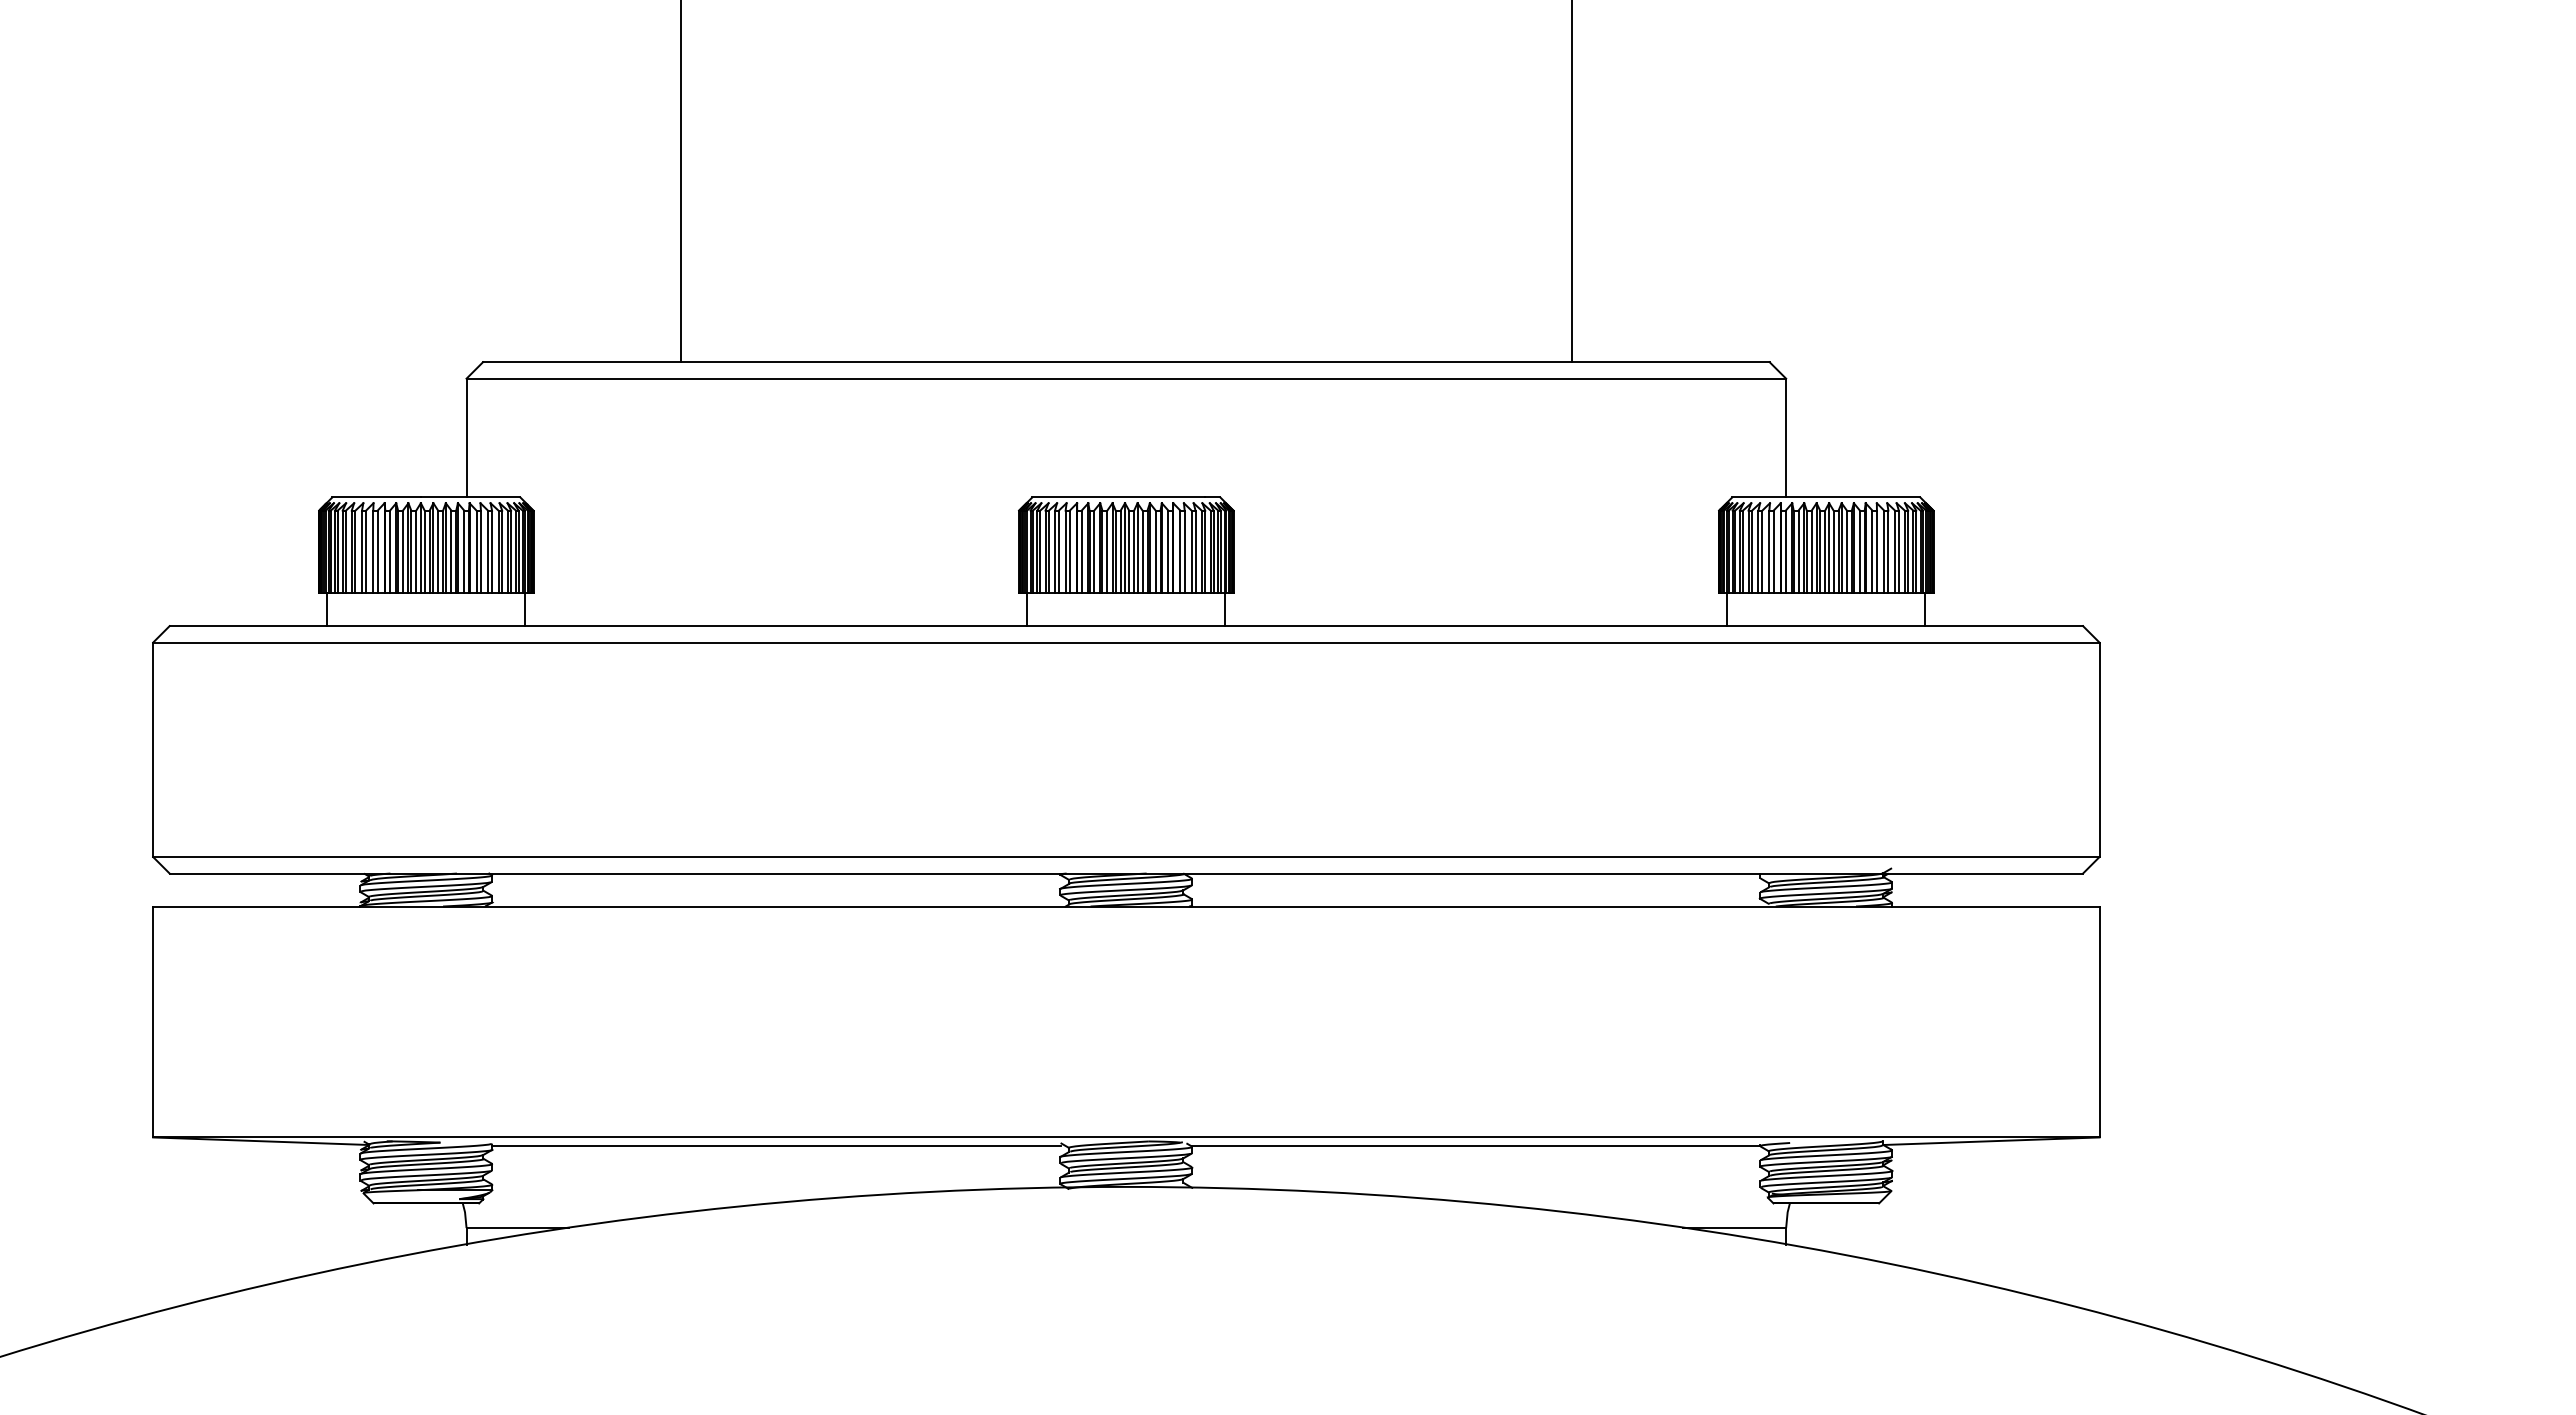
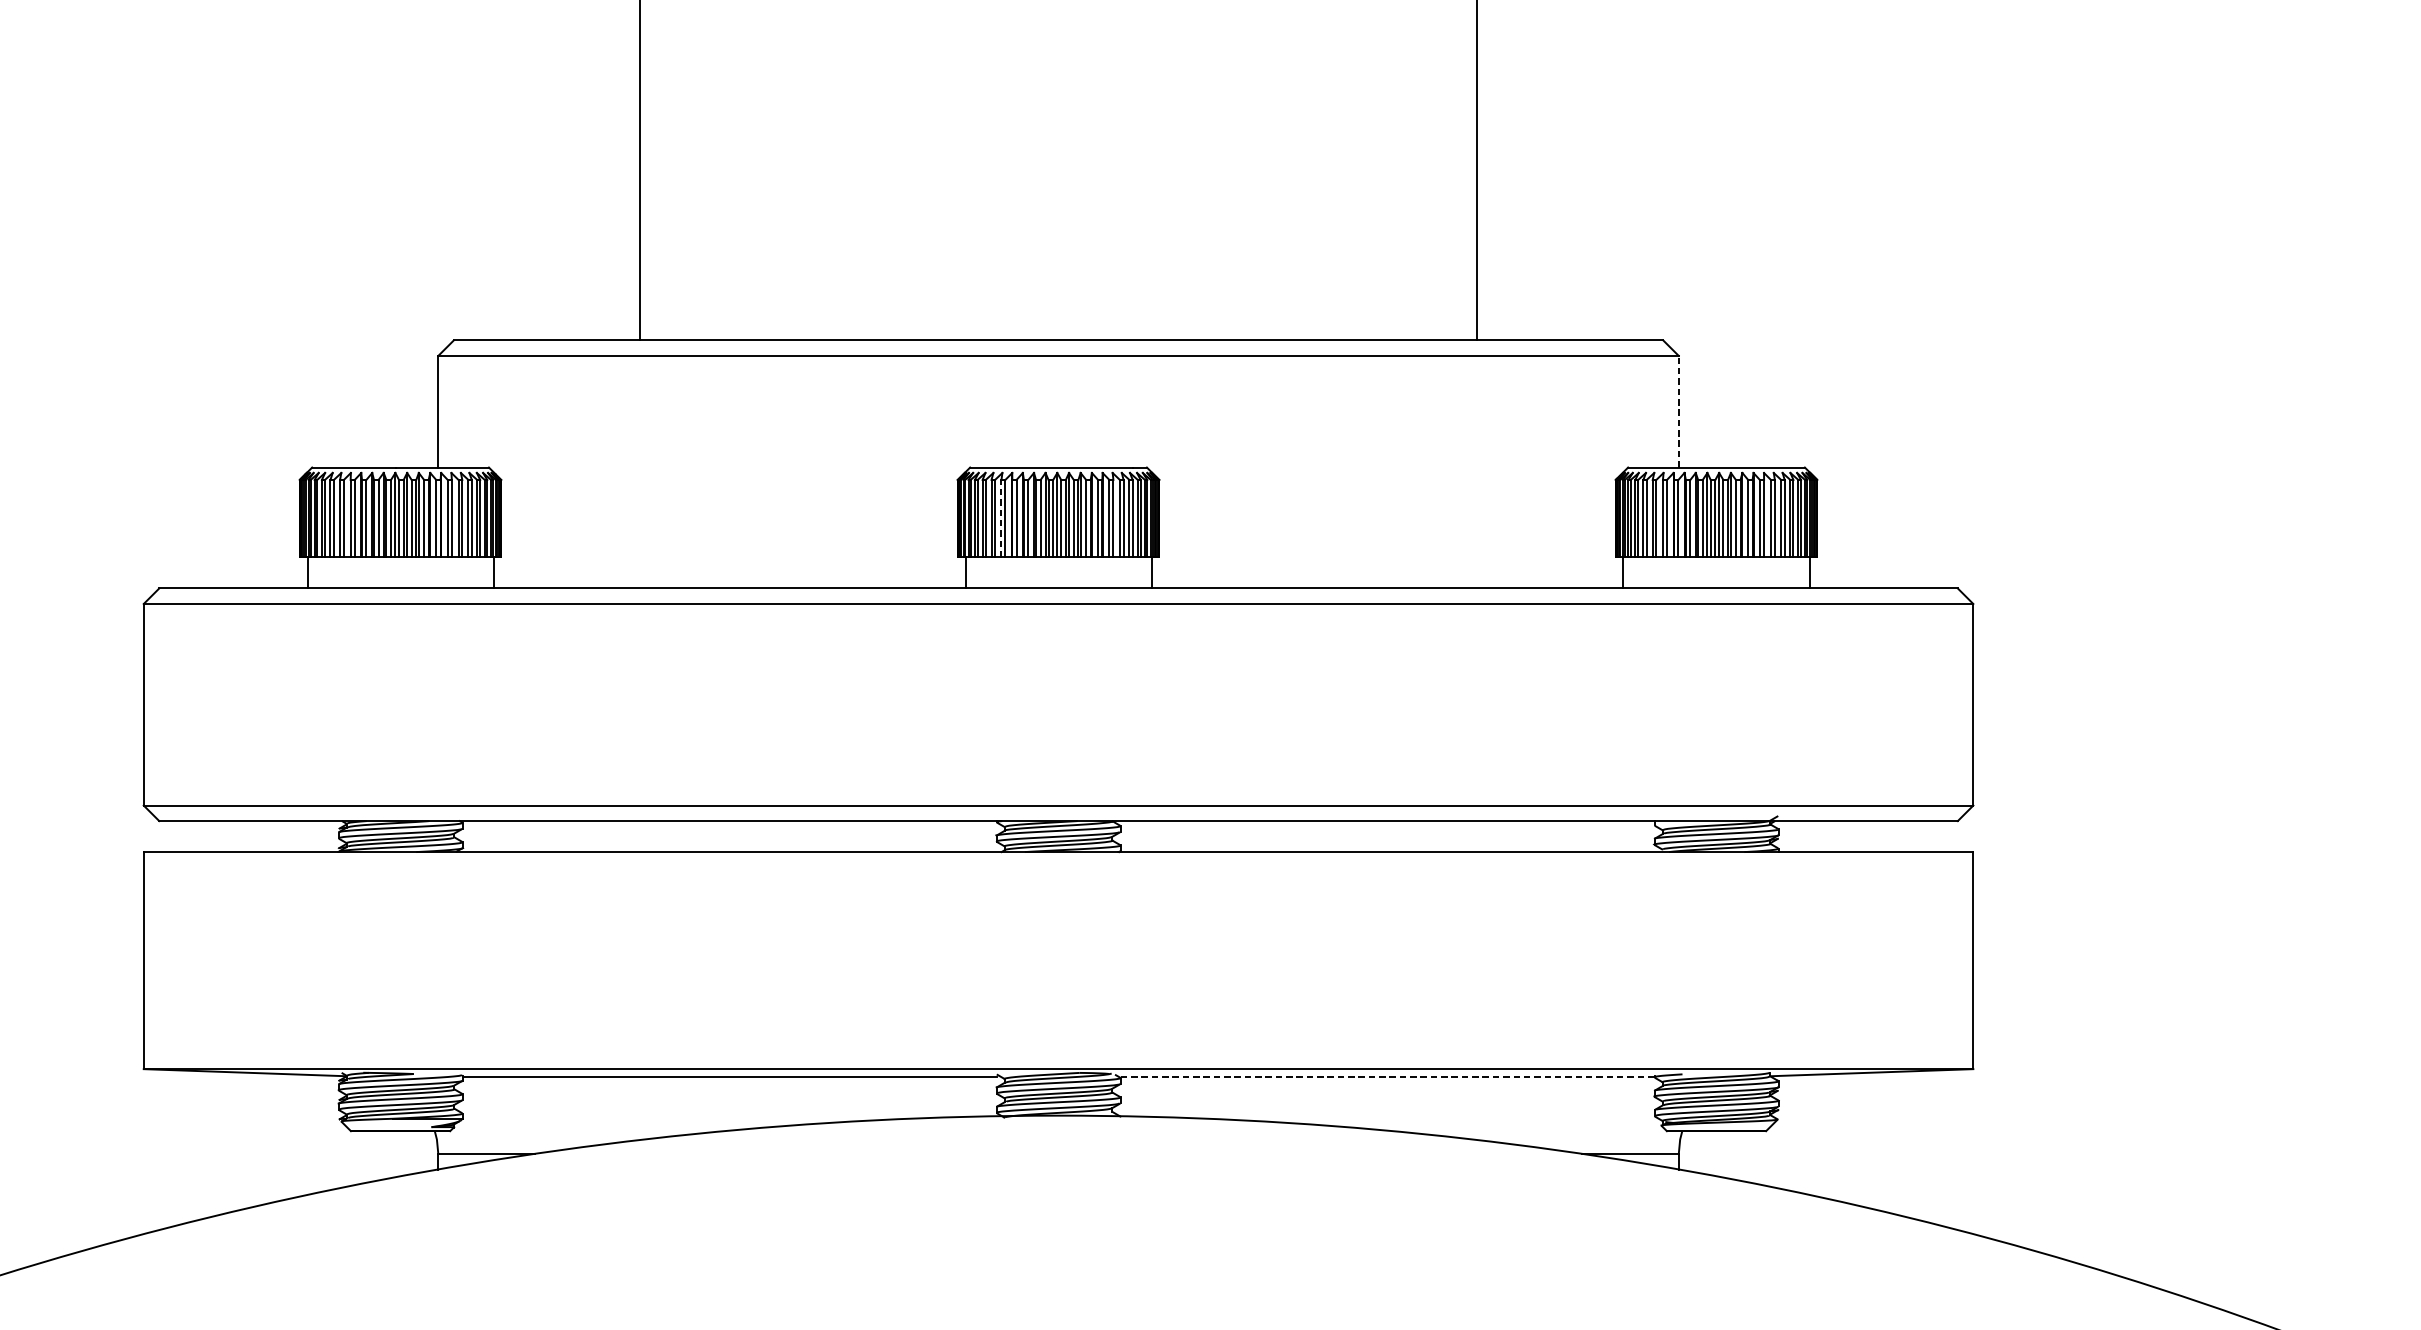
line: (1786, 437) -> (1679, 411), solid -> dashed
line: (1065, 551) -> (1001, 518), solid -> dashed
line: (1475, 1145) -> (1386, 1076), solid -> dashed

